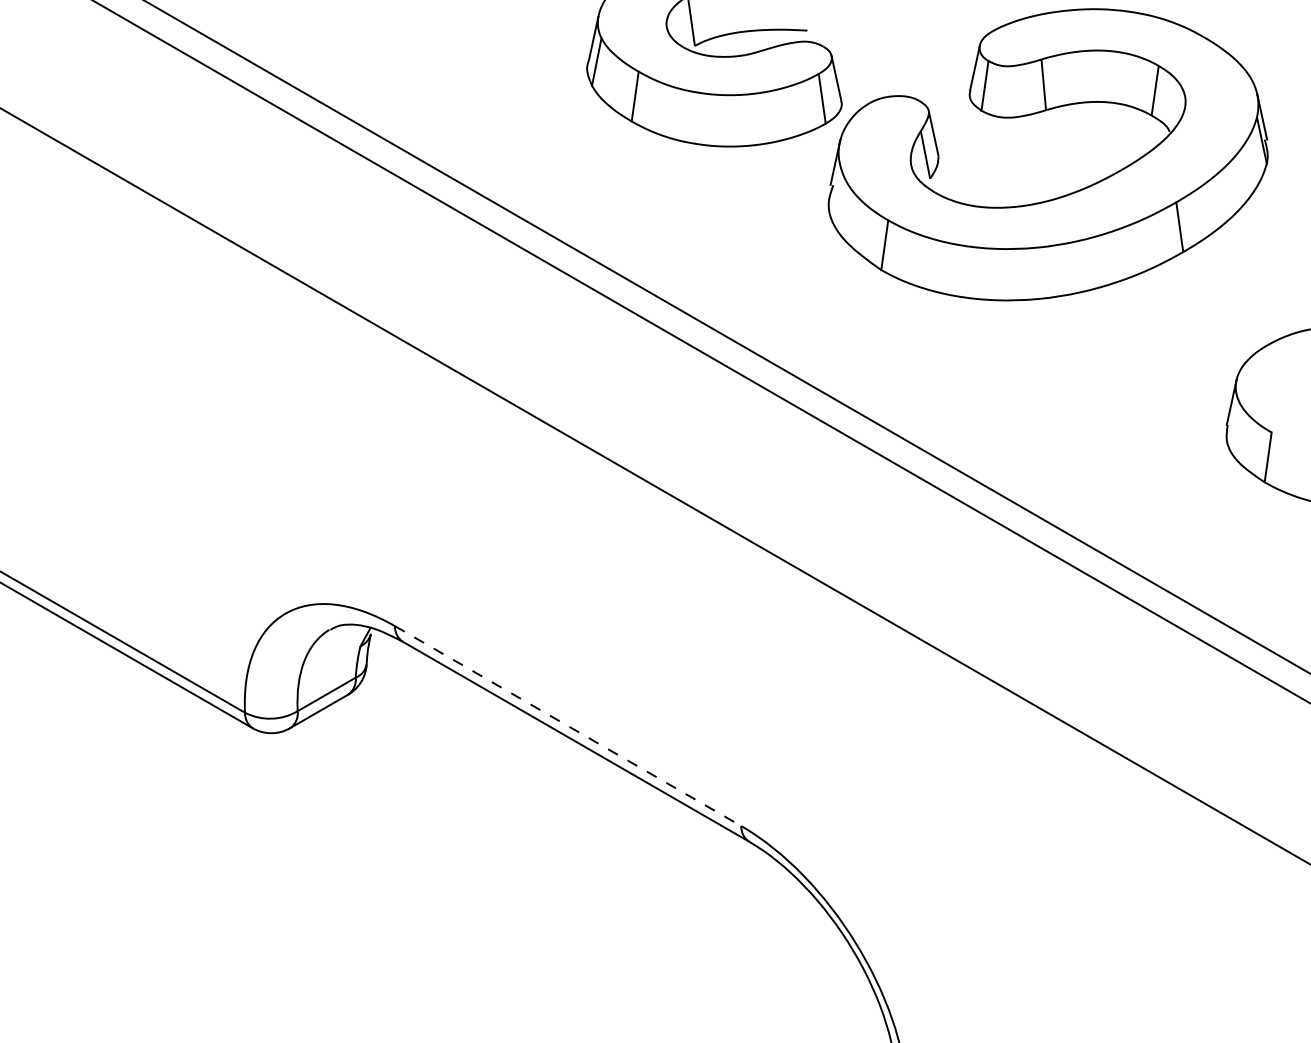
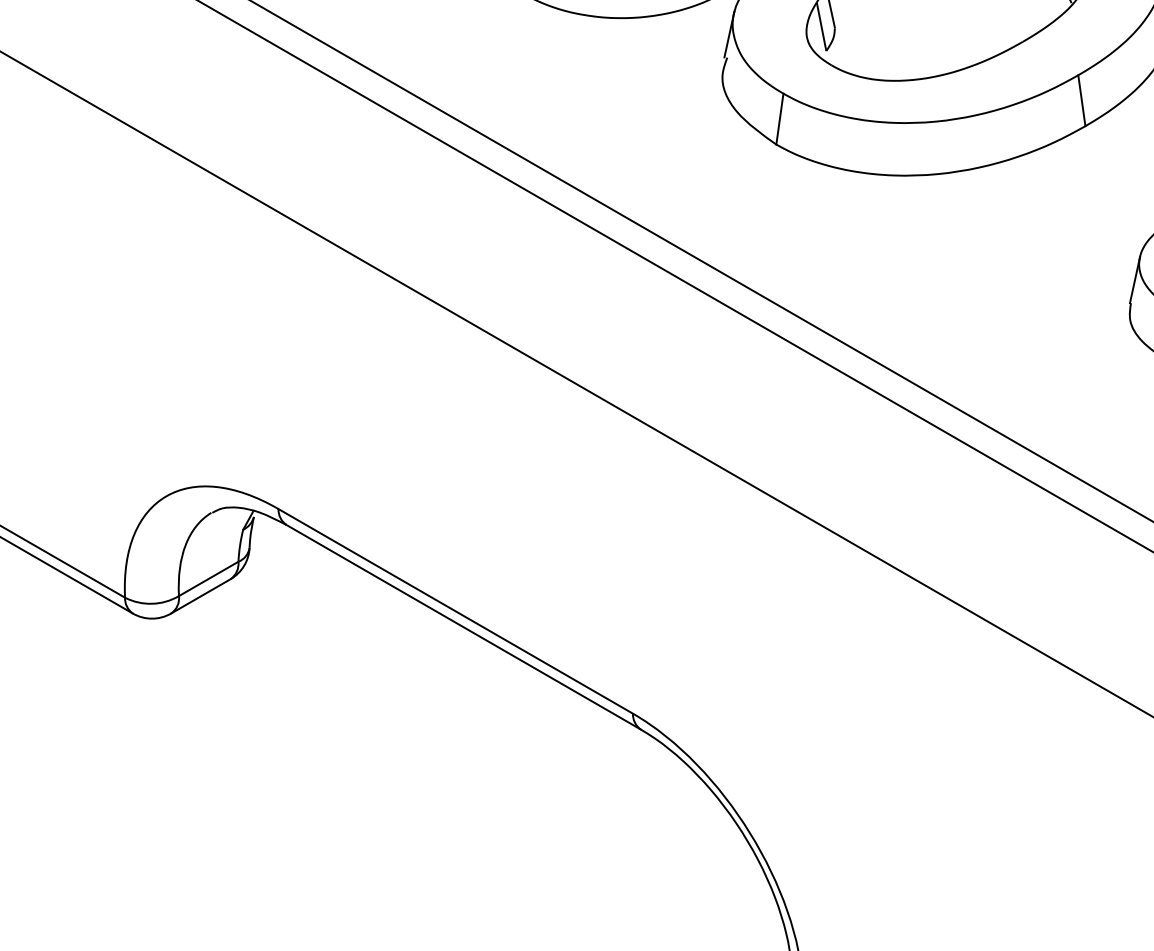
line: (568, 726) -> (456, 611), dashed -> solid

